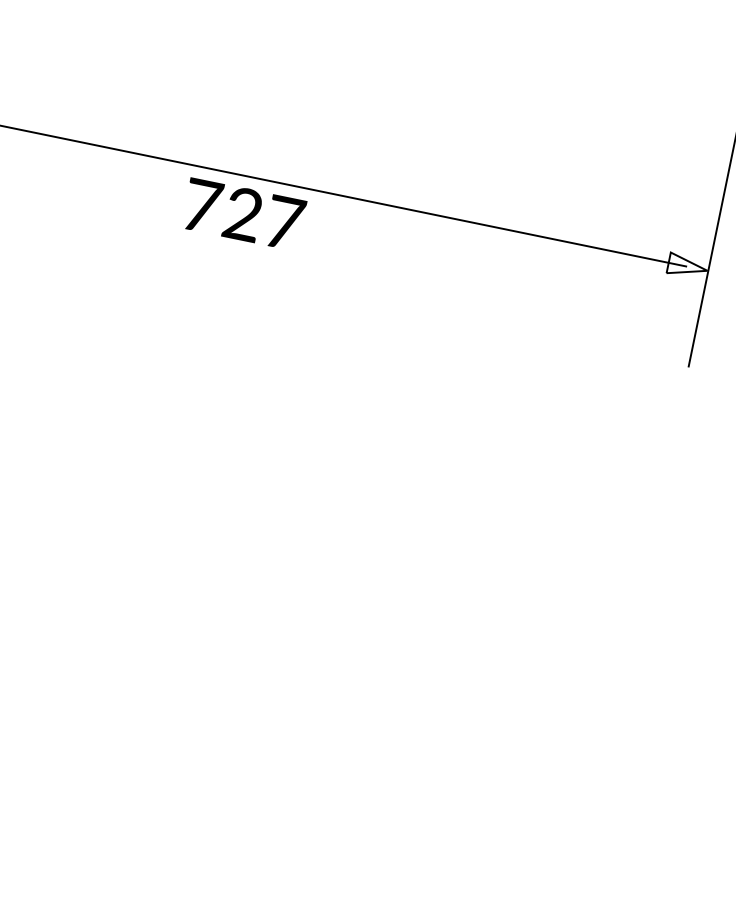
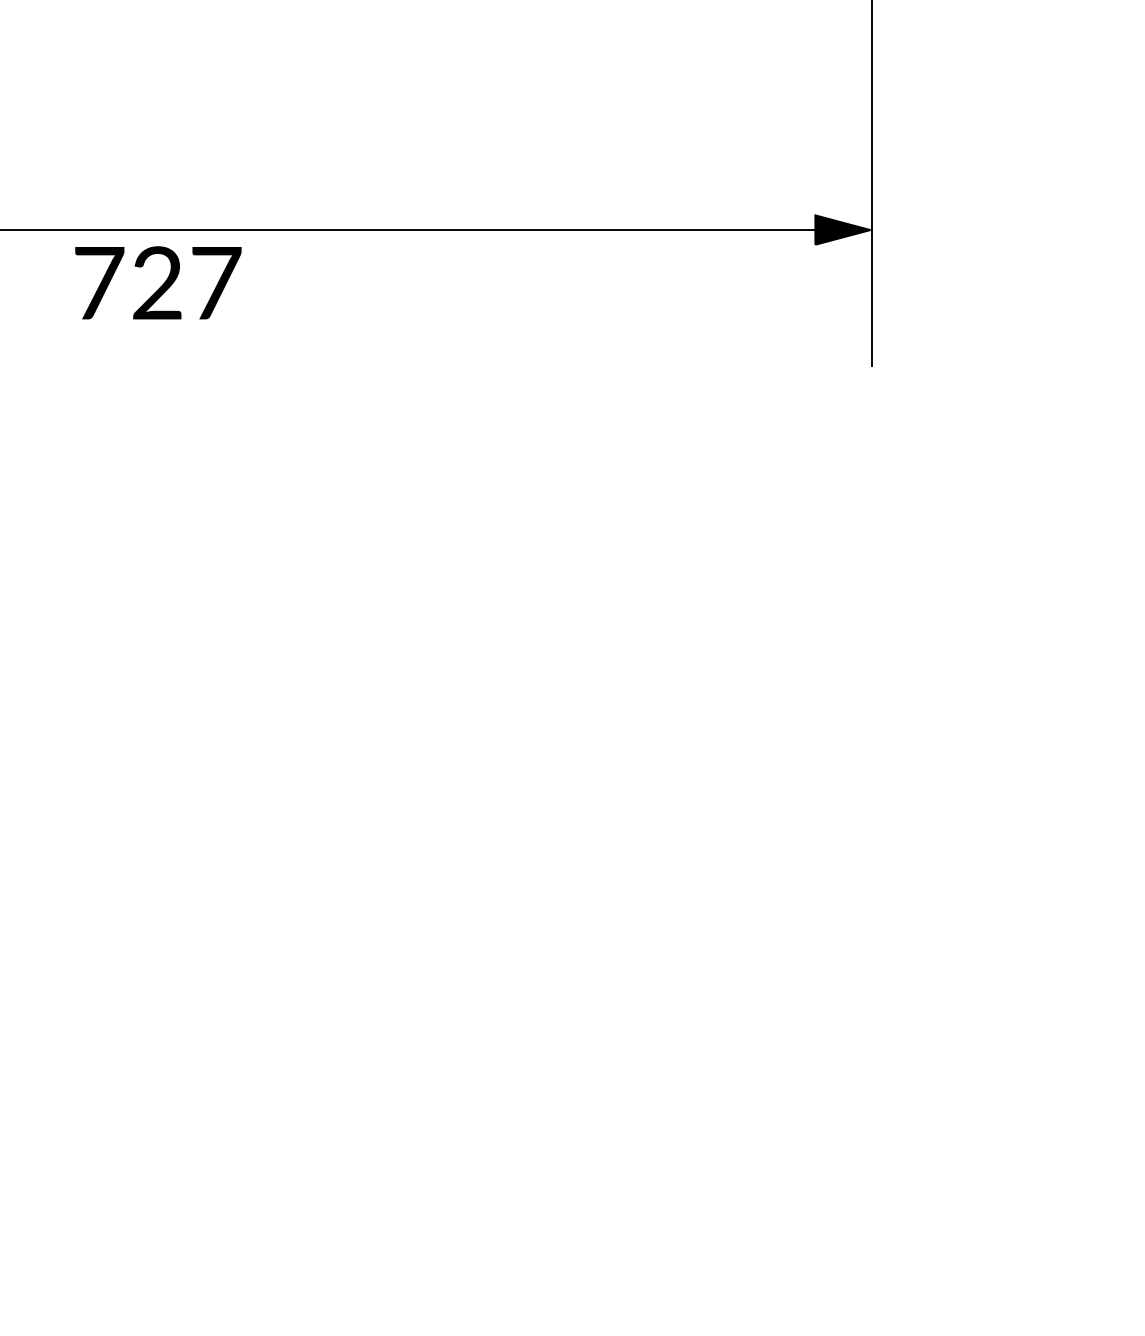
text: (244, 214) -> (158, 282), moved
fill: (687, 266) -> (842, 229), added

